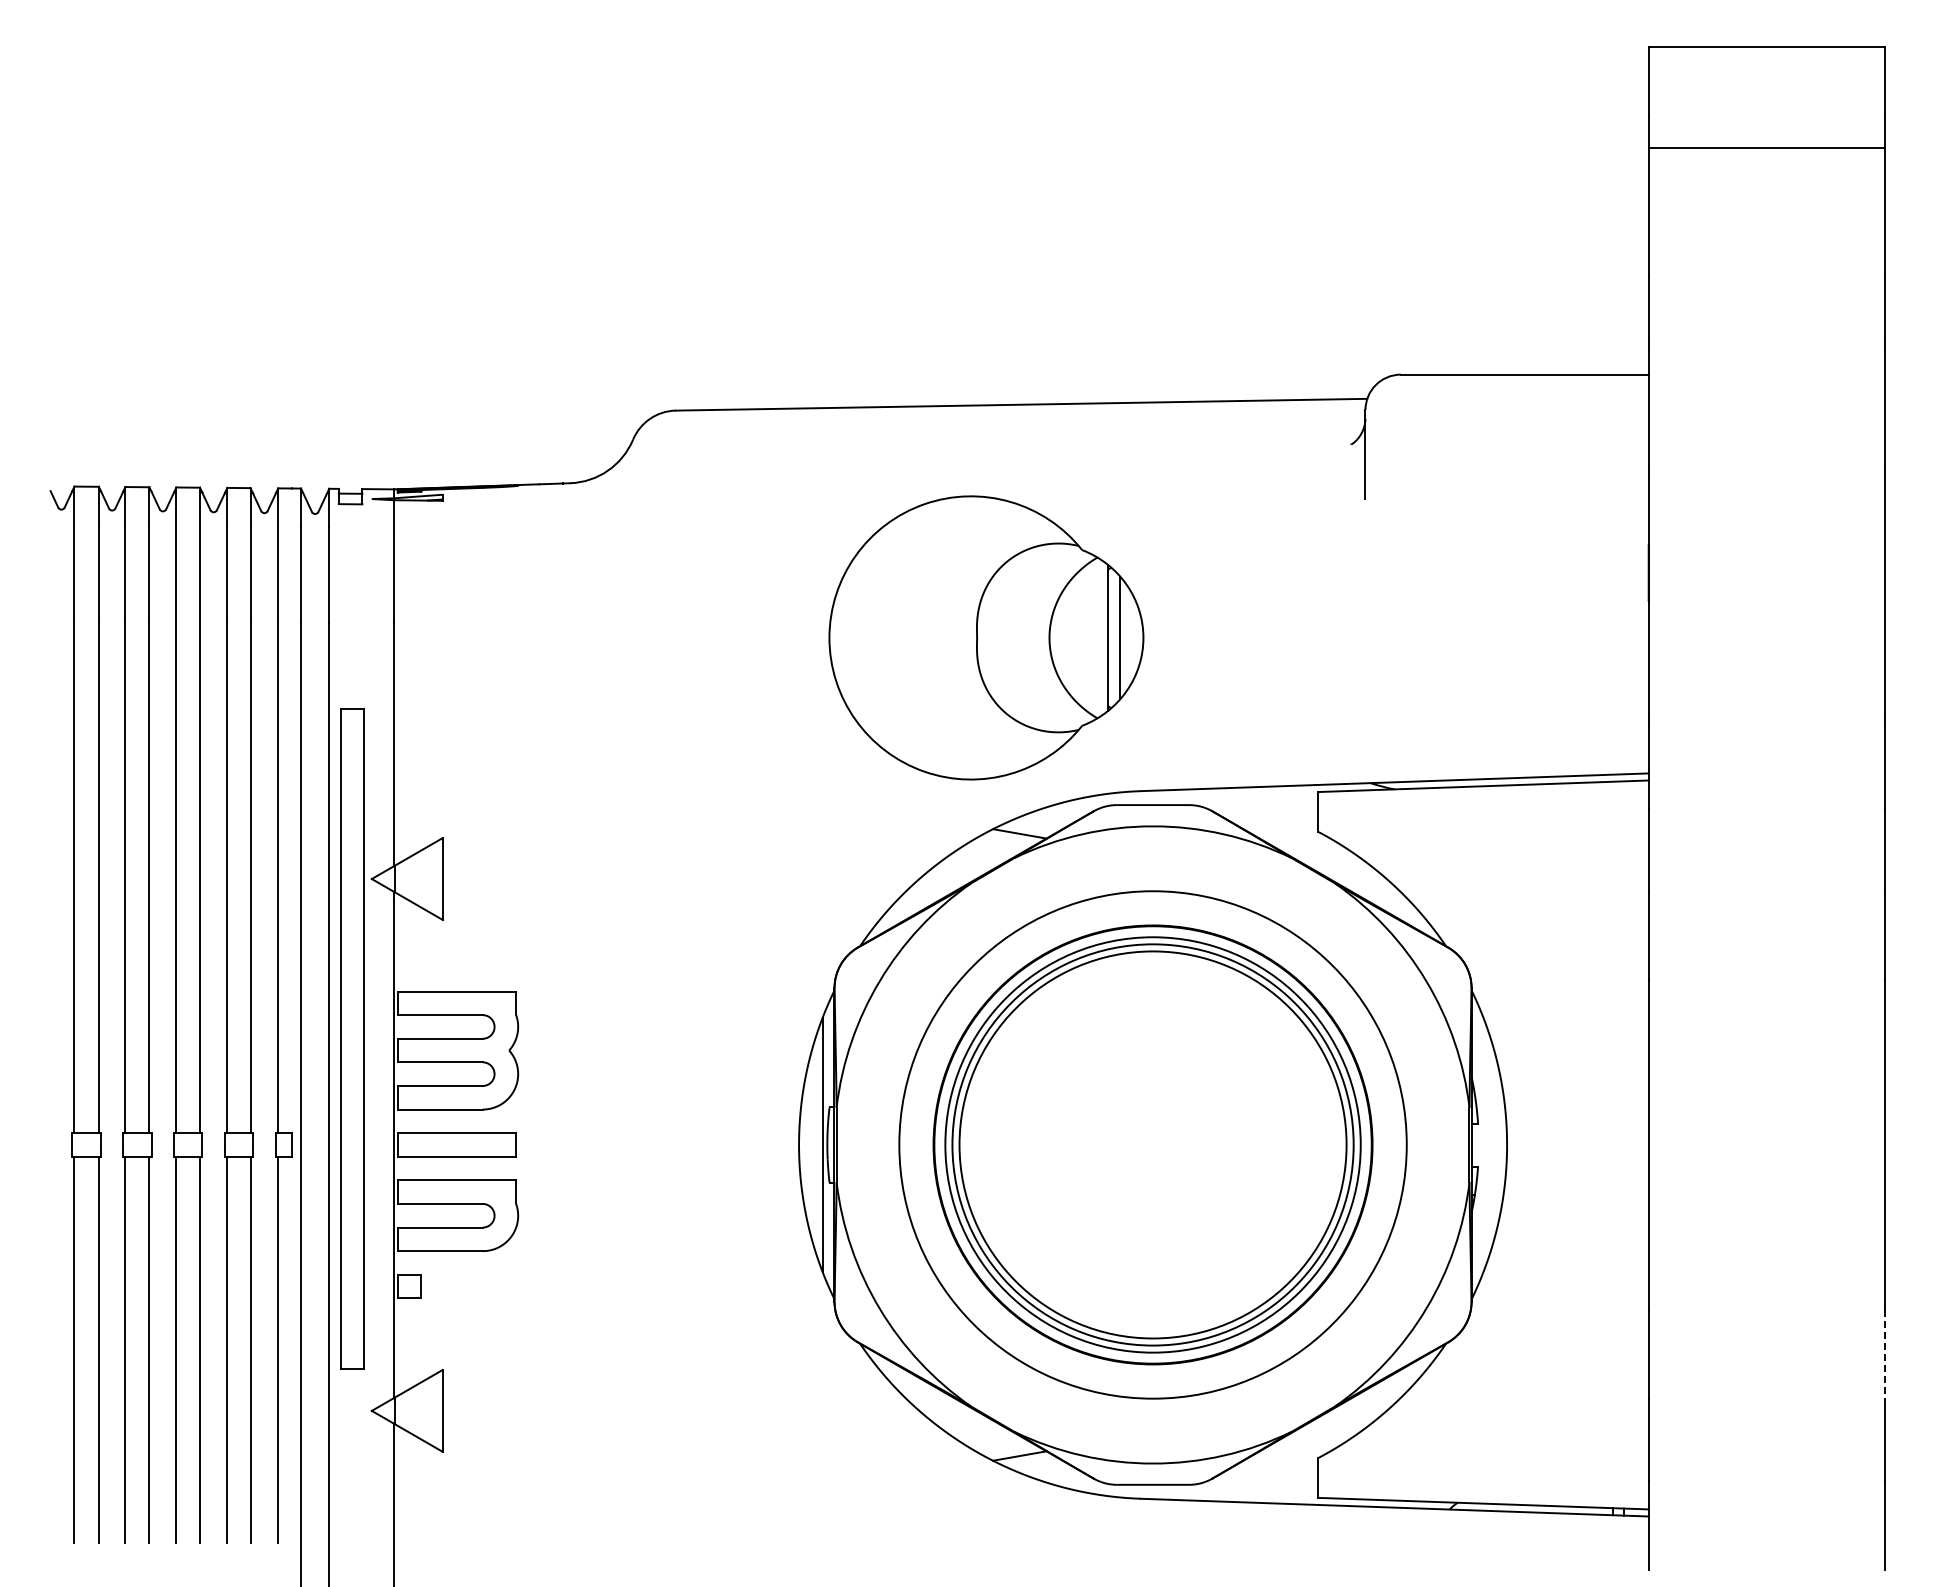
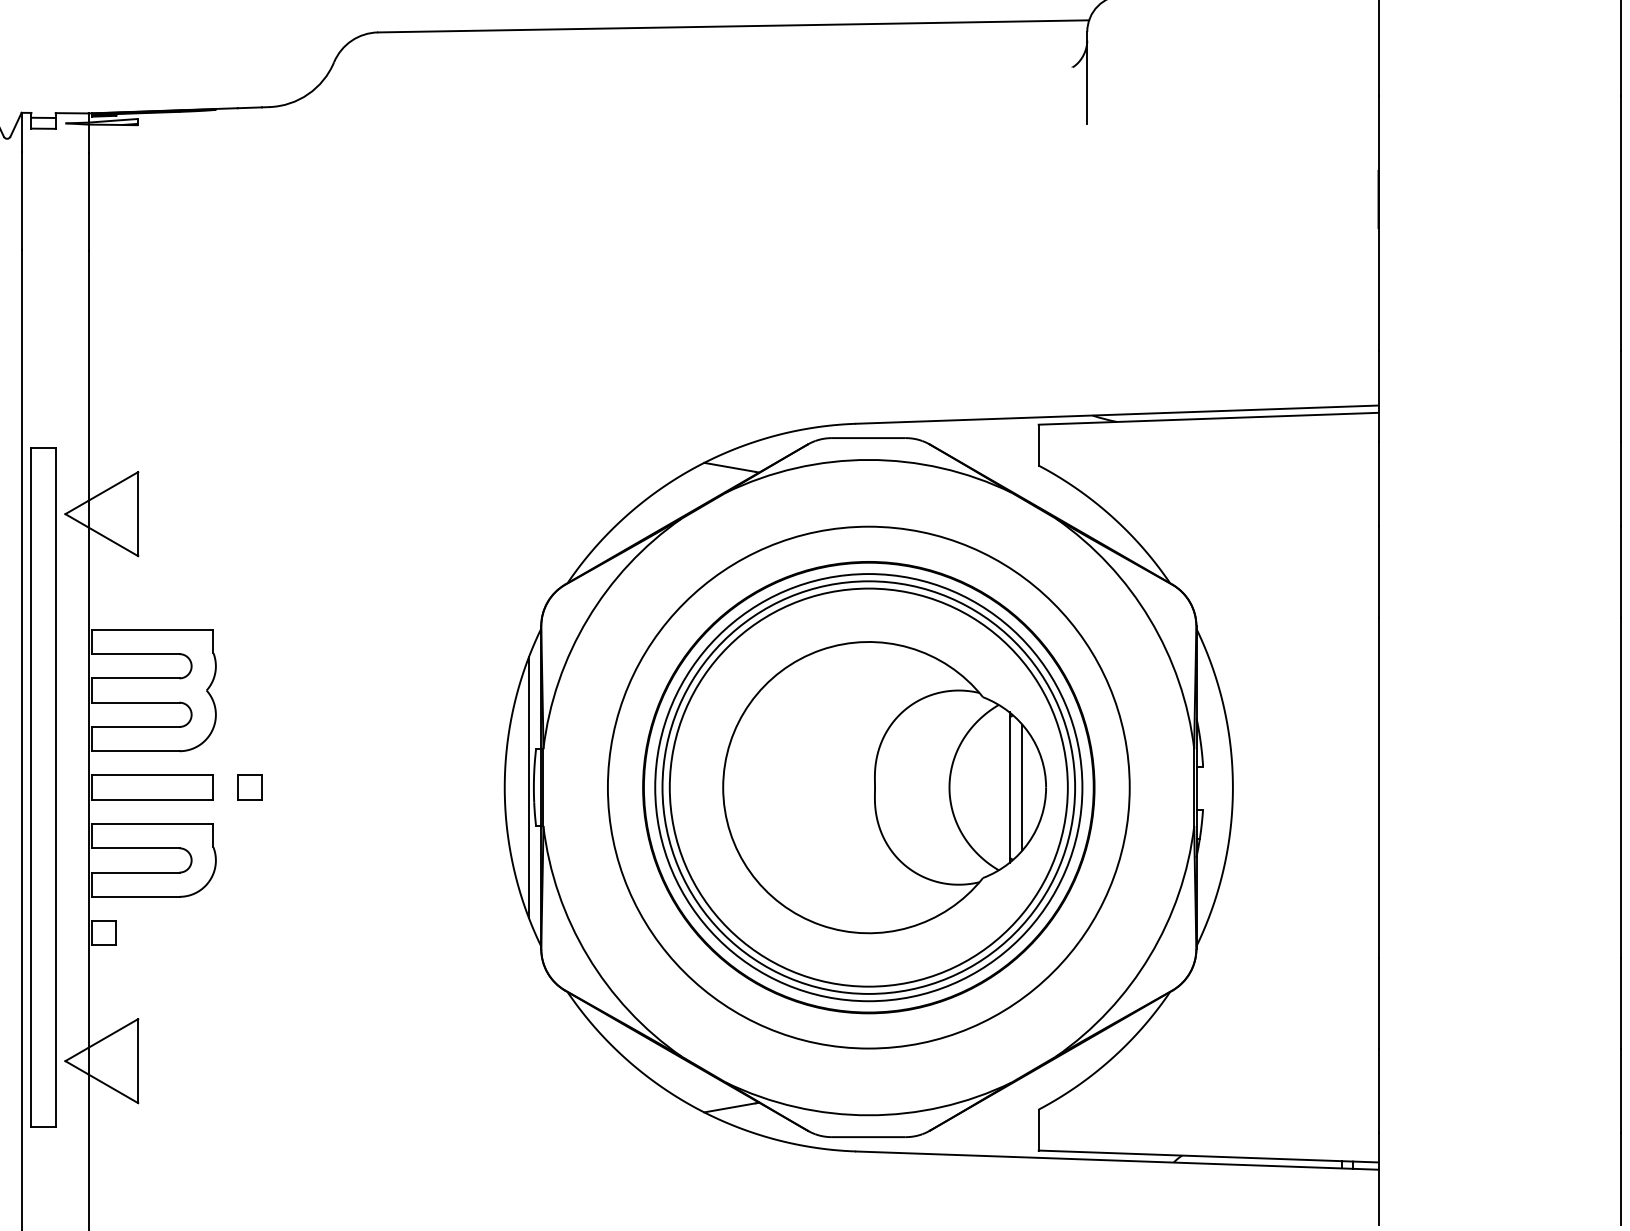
part: (986, 637) -> (884, 787), moved
part: (352, 1038) -> (43, 787), moved
part: (550, 1144) -> (249, 787), added
line: (1884, 1355) -> (1621, 1004), dashed -> solid

